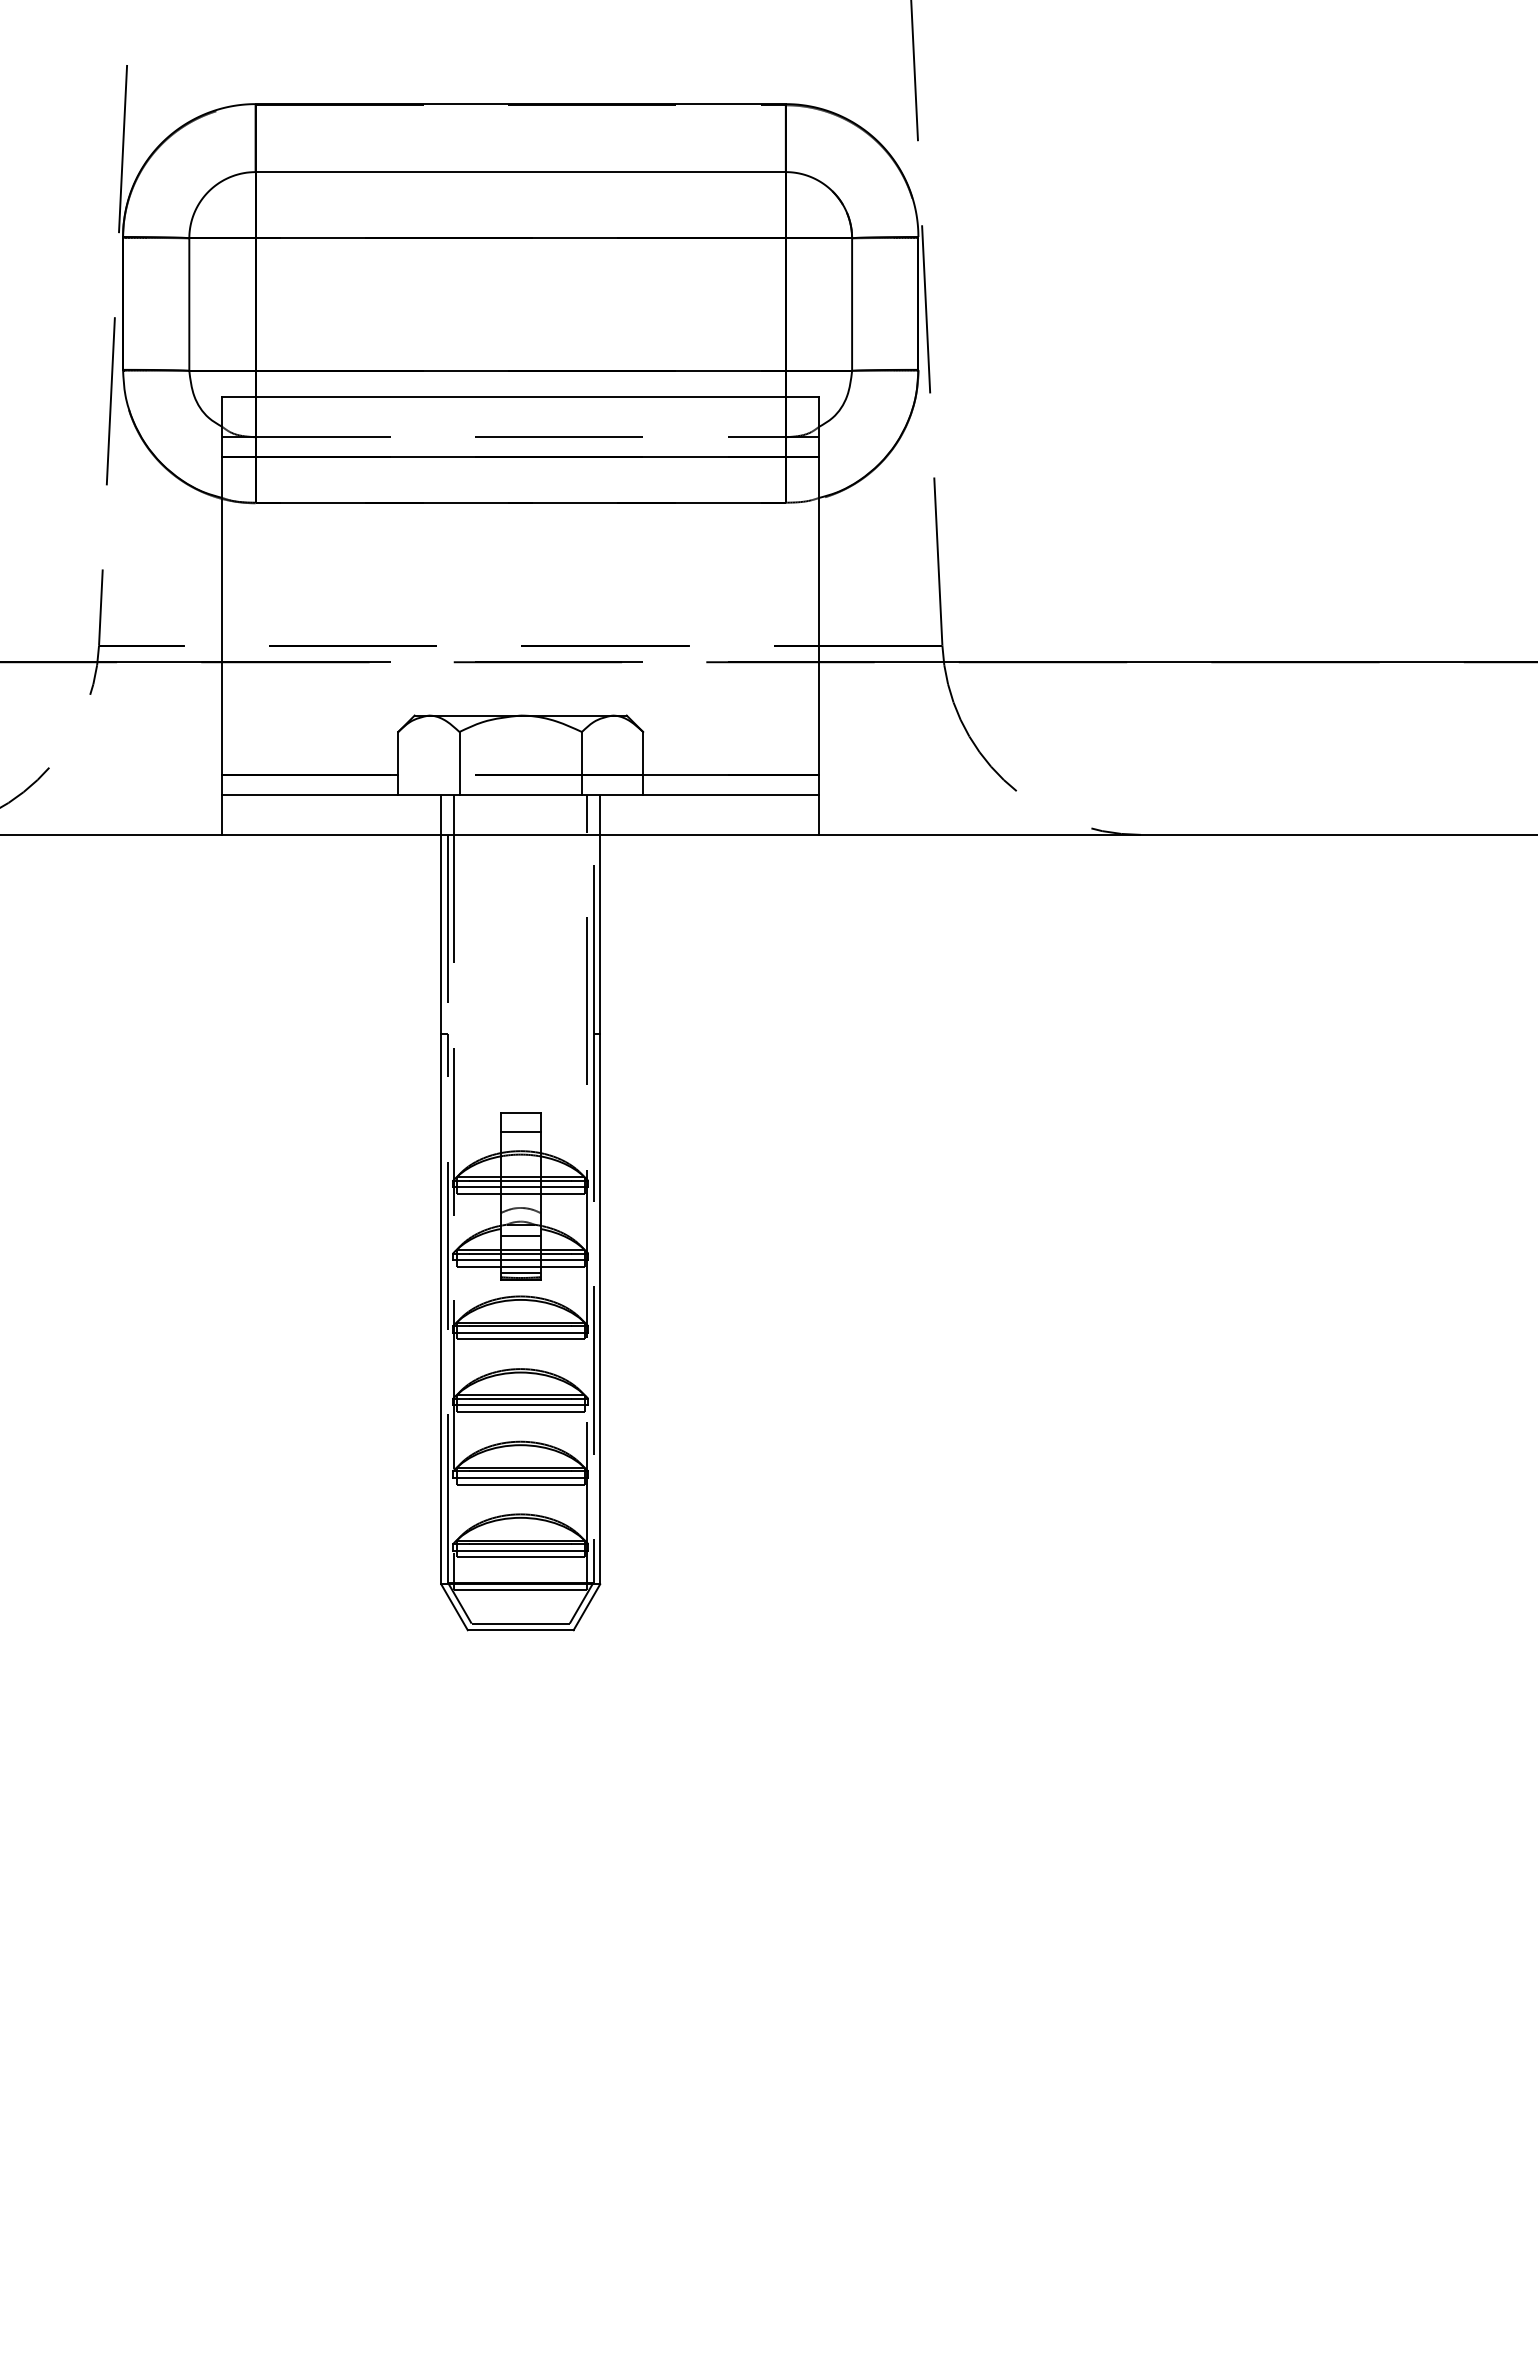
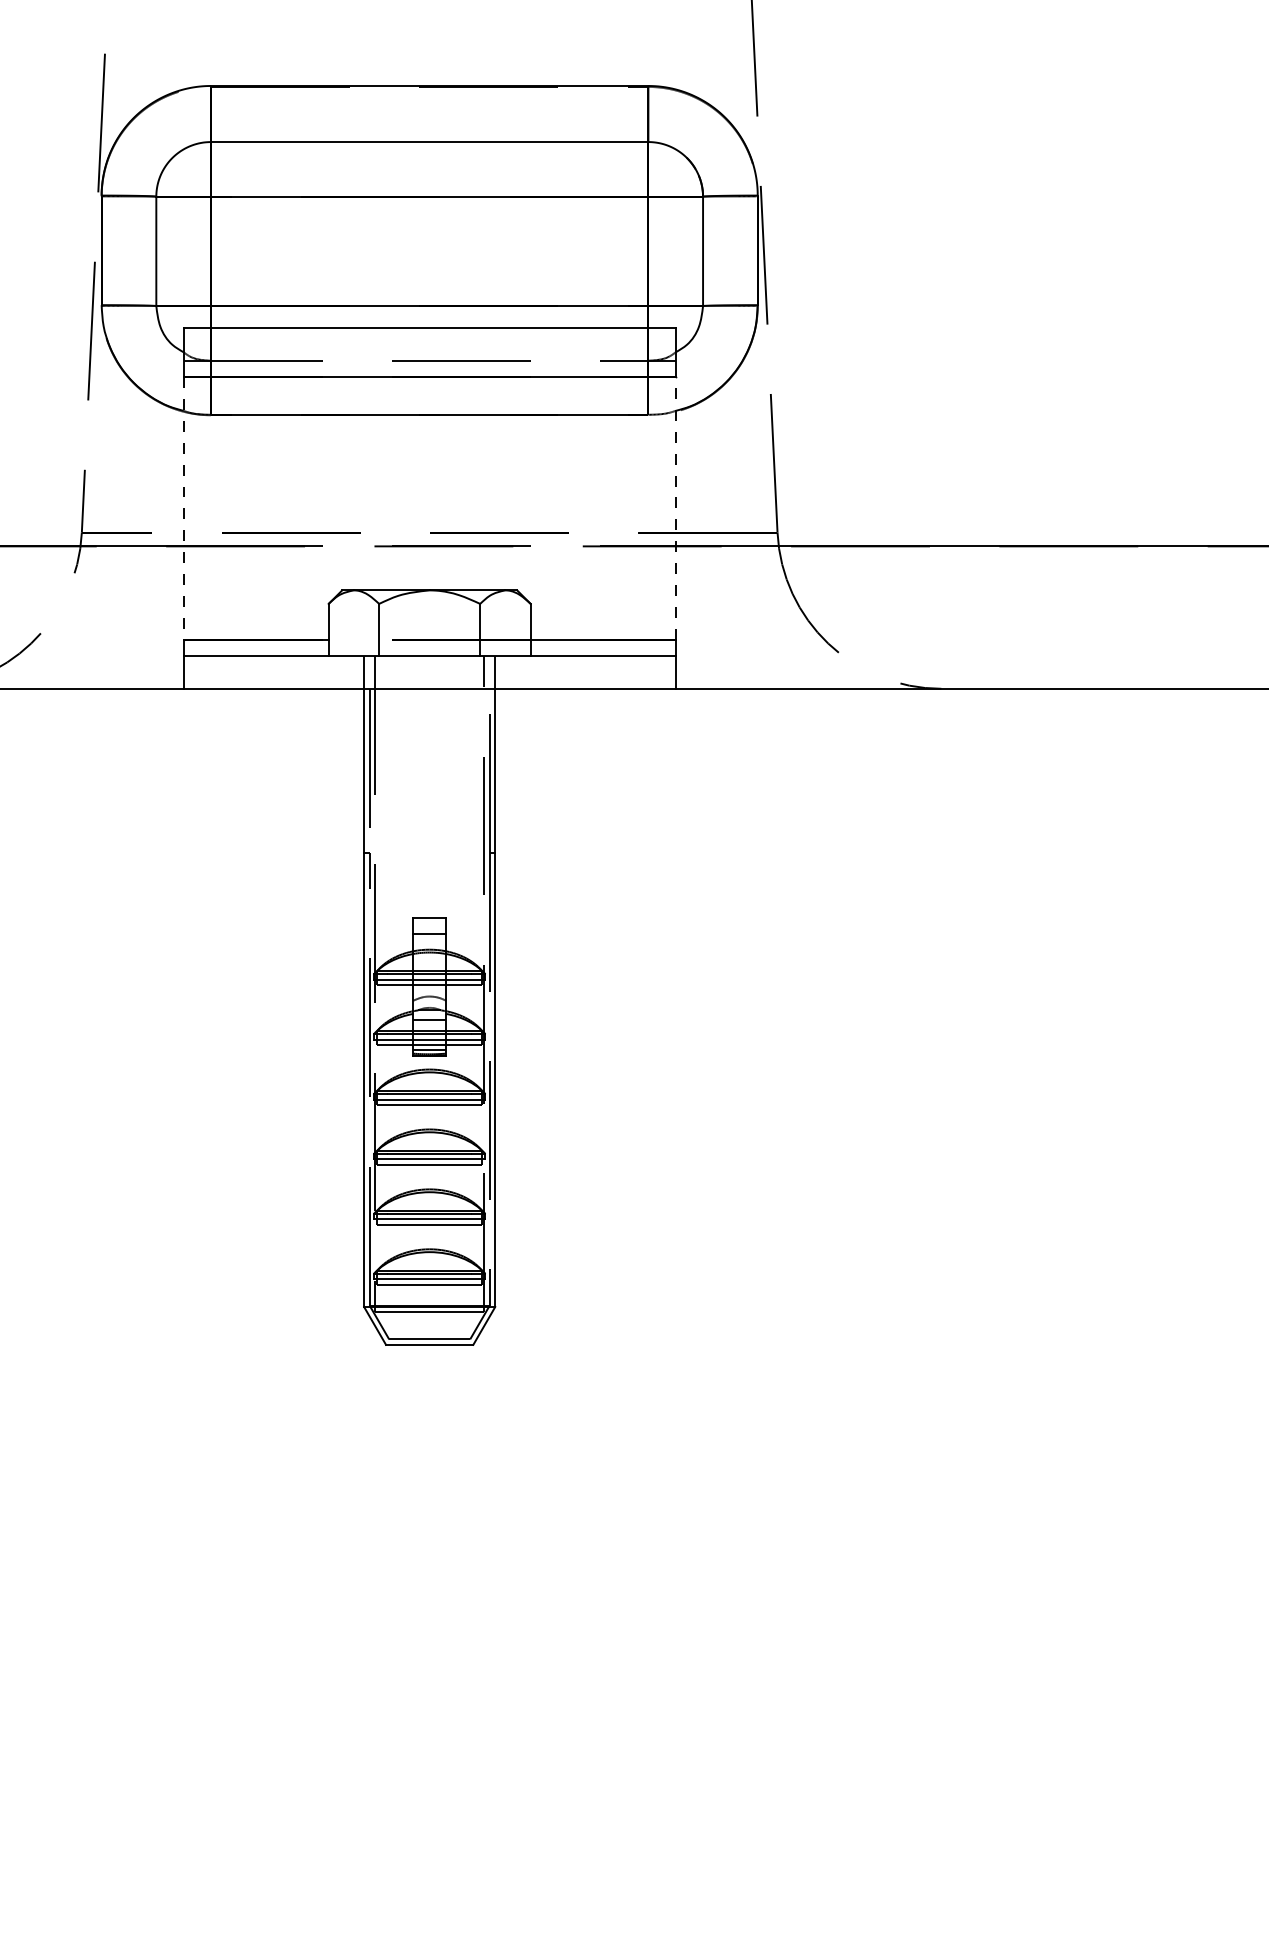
line: (818, 615) -> (675, 507), solid -> dashed
line: (222, 616) -> (183, 508), solid -> dashed

